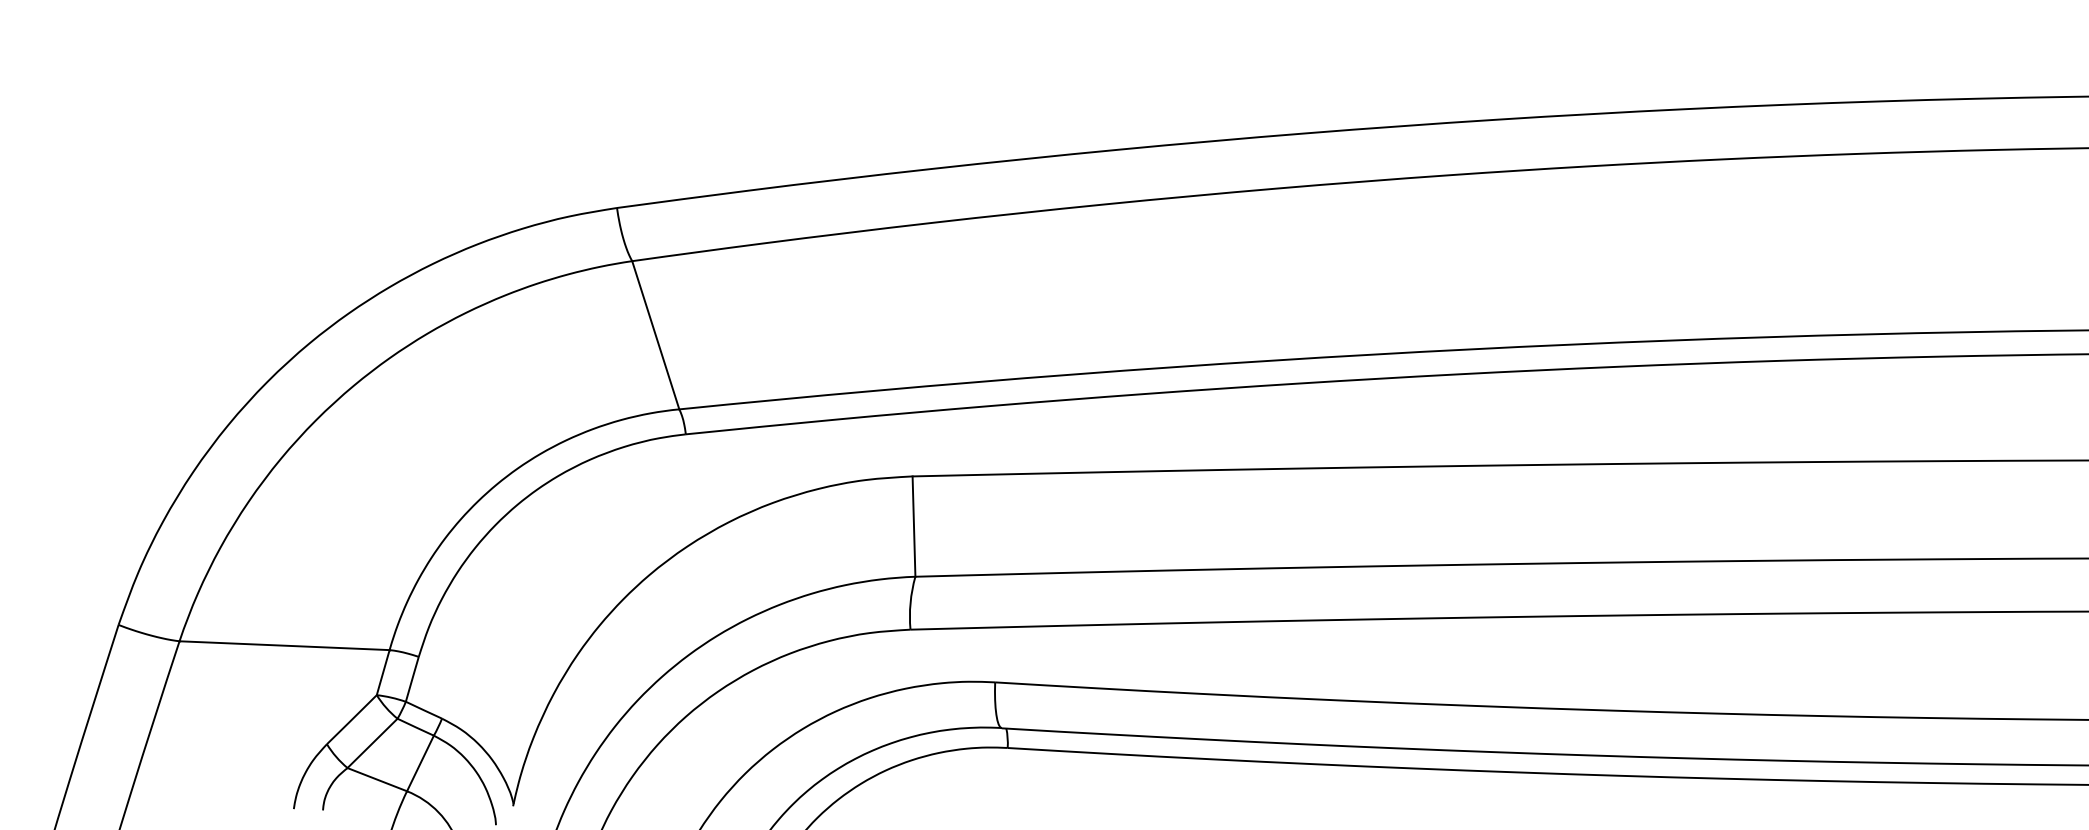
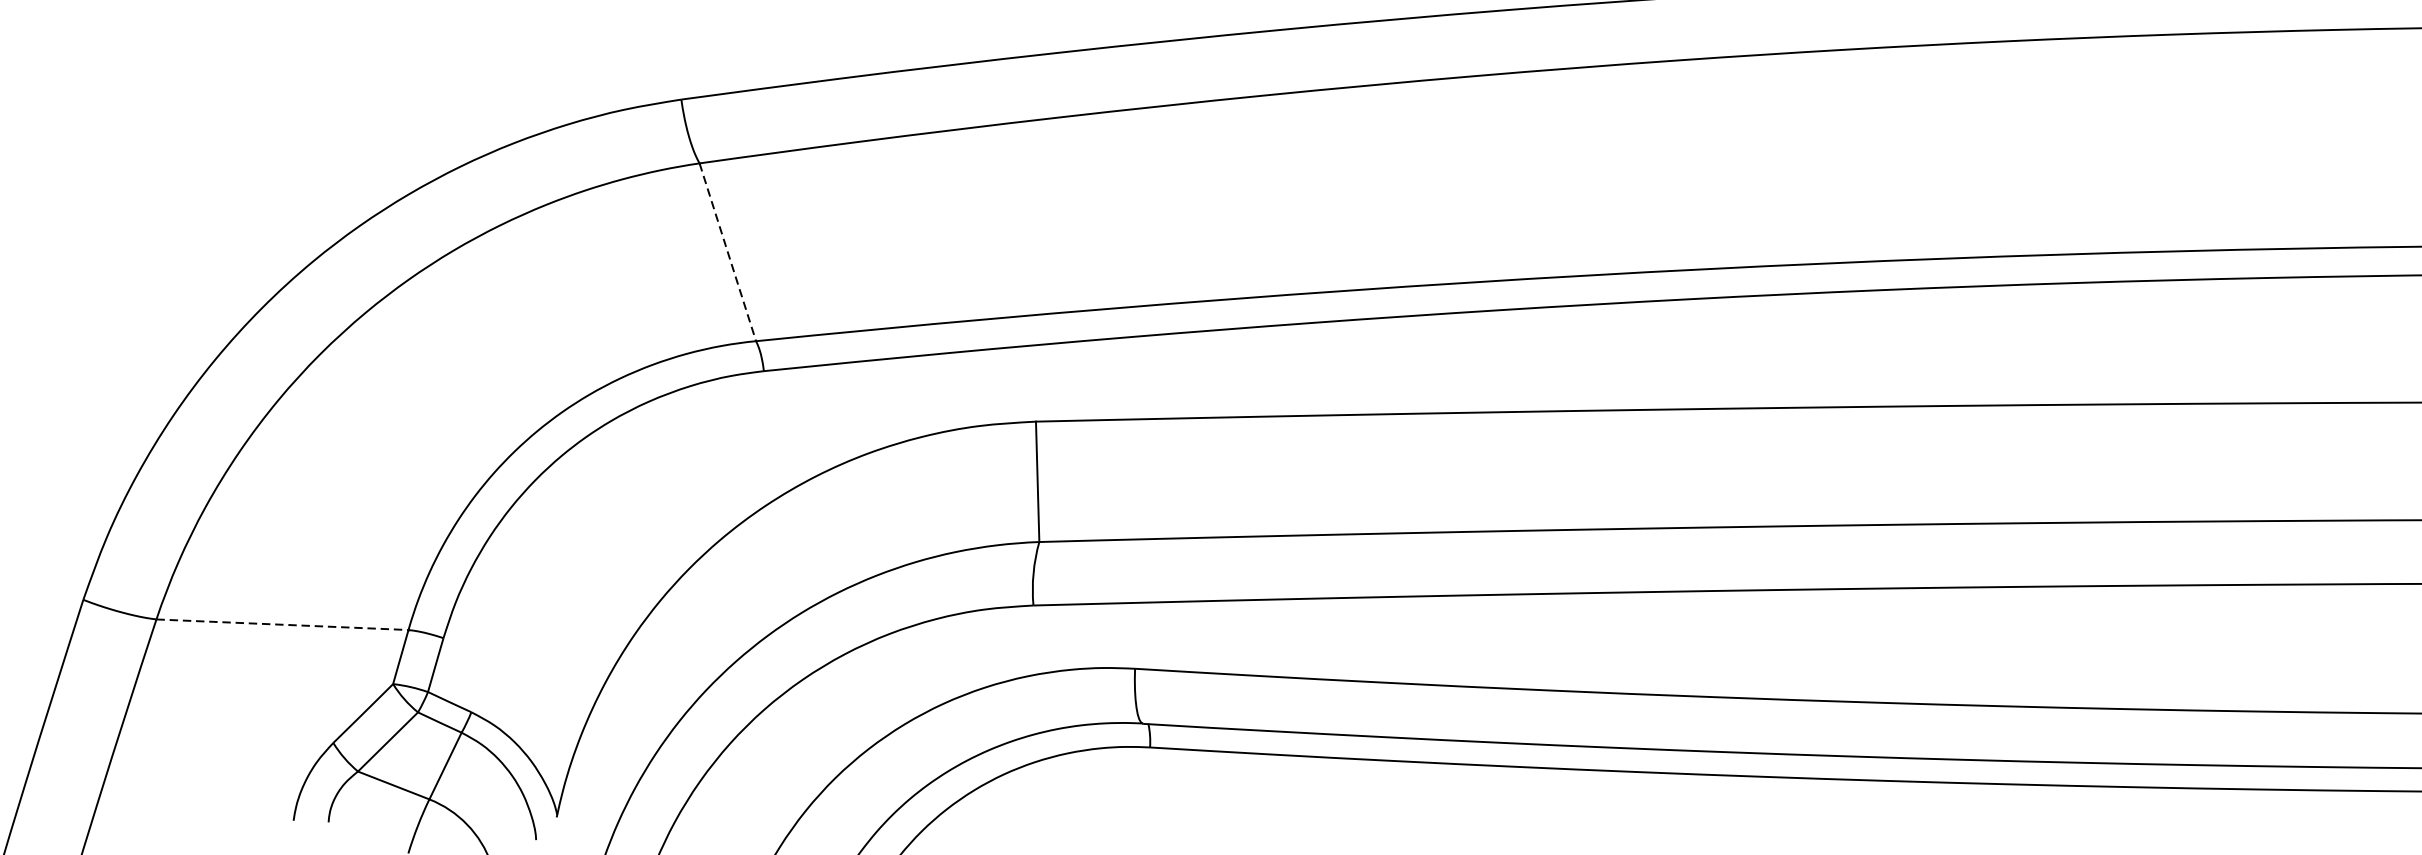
line: (655, 335) -> (727, 252), solid -> dashed
line: (285, 645) -> (283, 624), solid -> dashed

